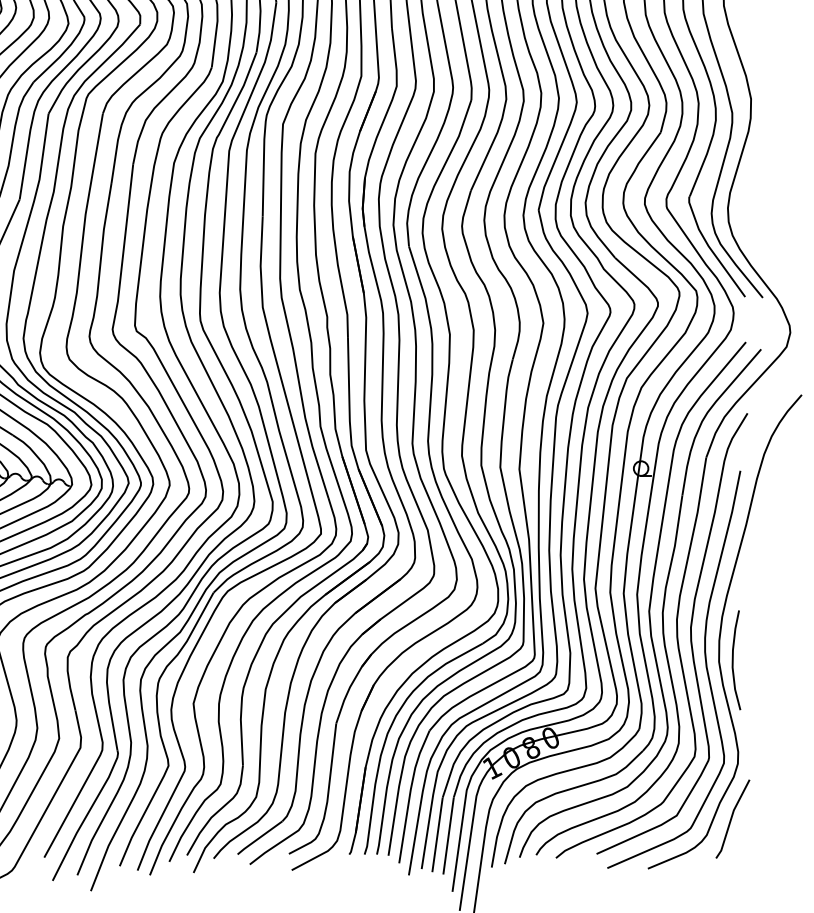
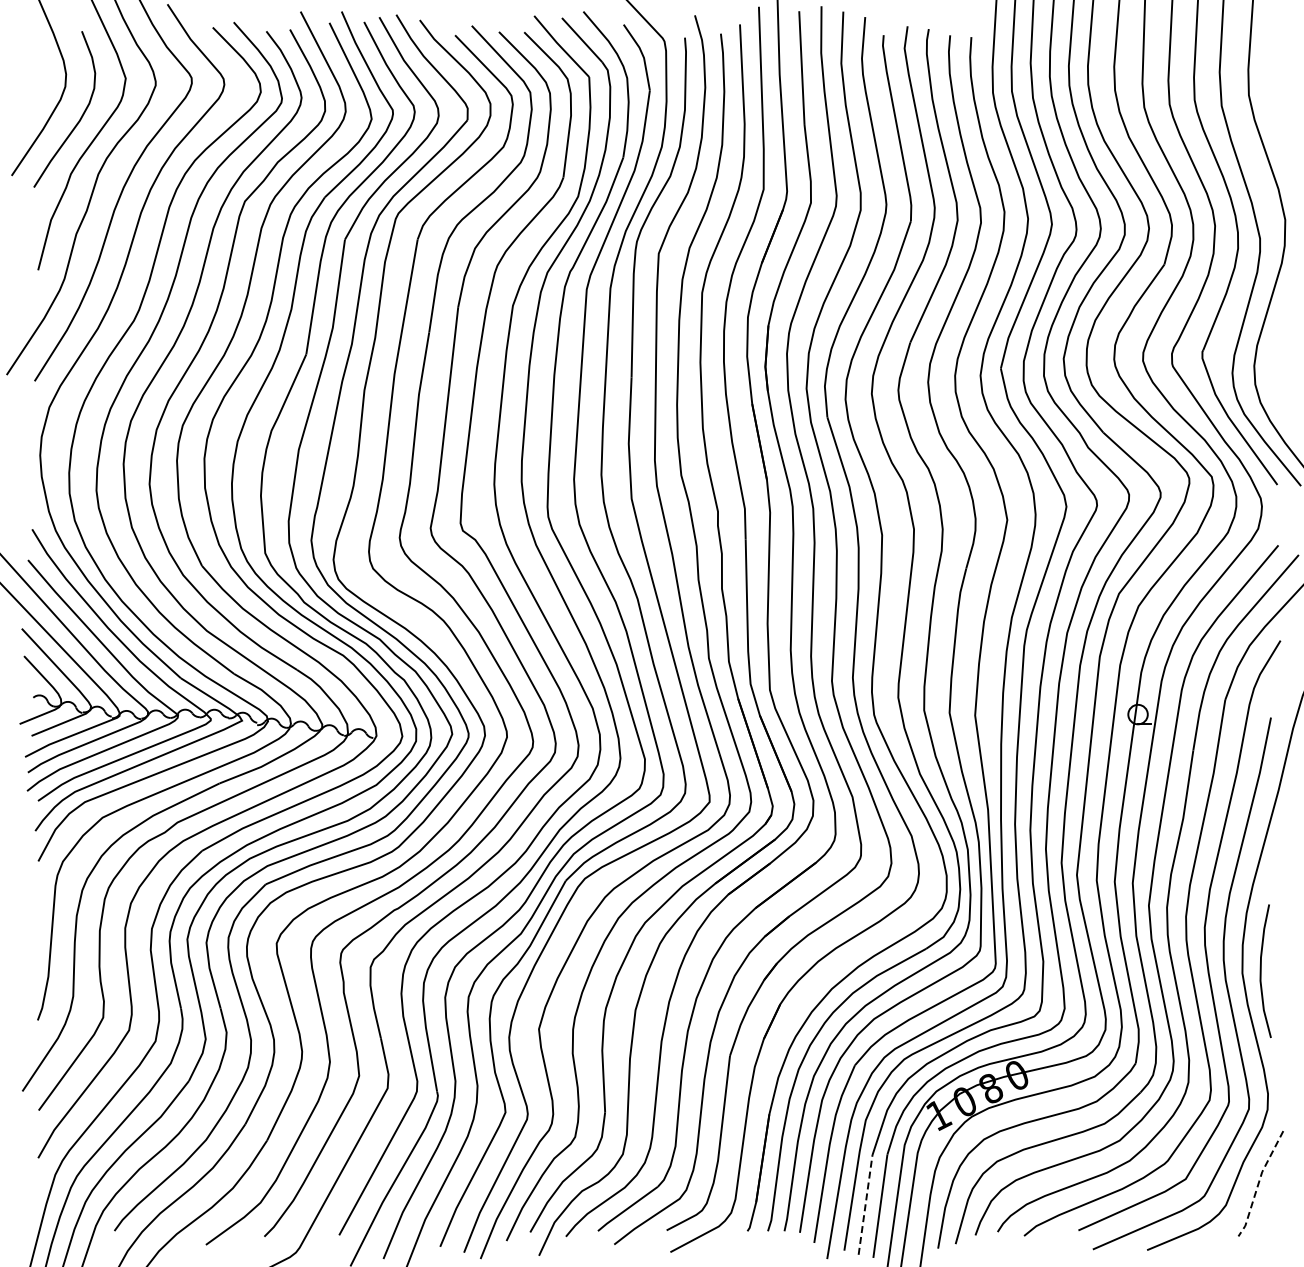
line: (731, 818) -> (1258, 1183), solid -> dashed
line: (437, 834) -> (865, 1204), solid -> dashed

